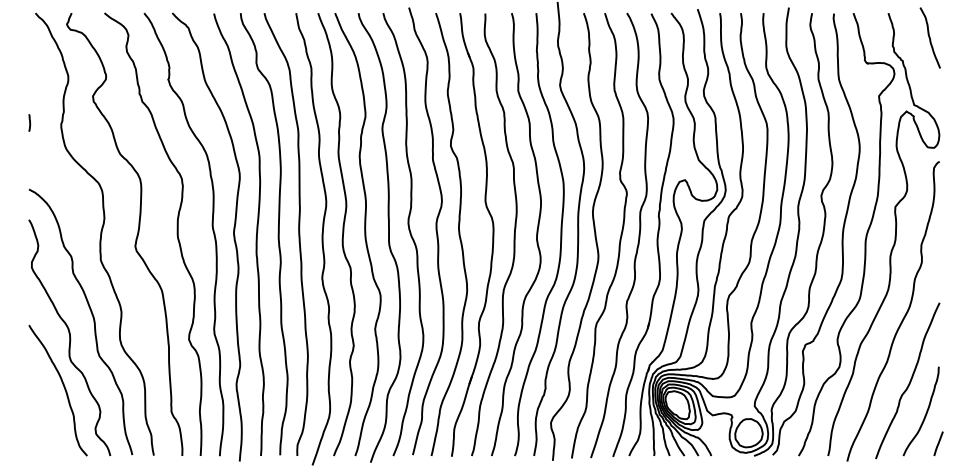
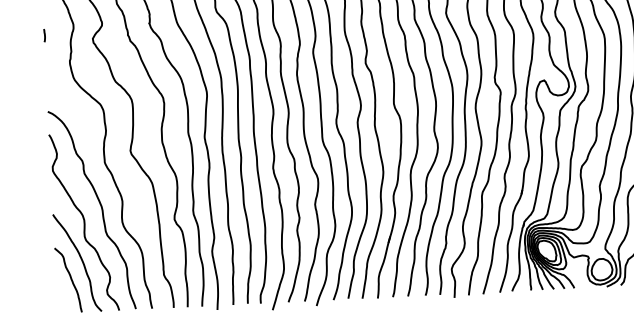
line: (29, 122) -> (44, 35), moved
curve: (48, 412) -> (70, 279), added

